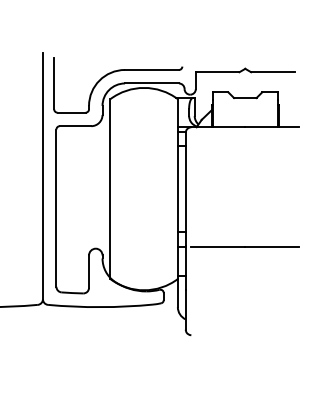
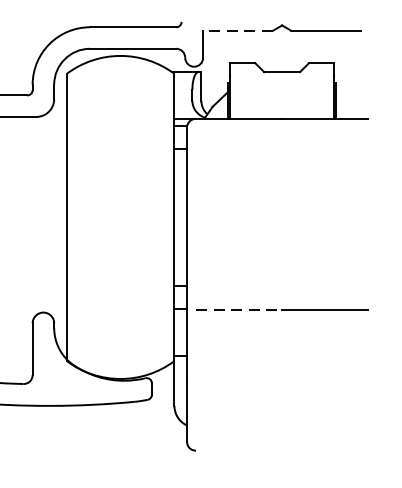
line: (217, 72) -> (237, 31), solid -> dashed
line: (218, 247) -> (239, 310), solid -> dashed

